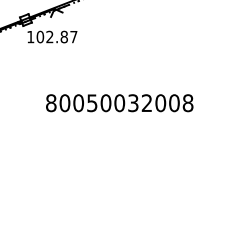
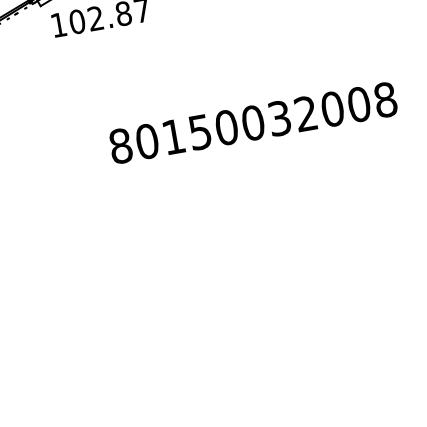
text: (78, 103) -> (173, 137), 80050032008 -> 80150032008

